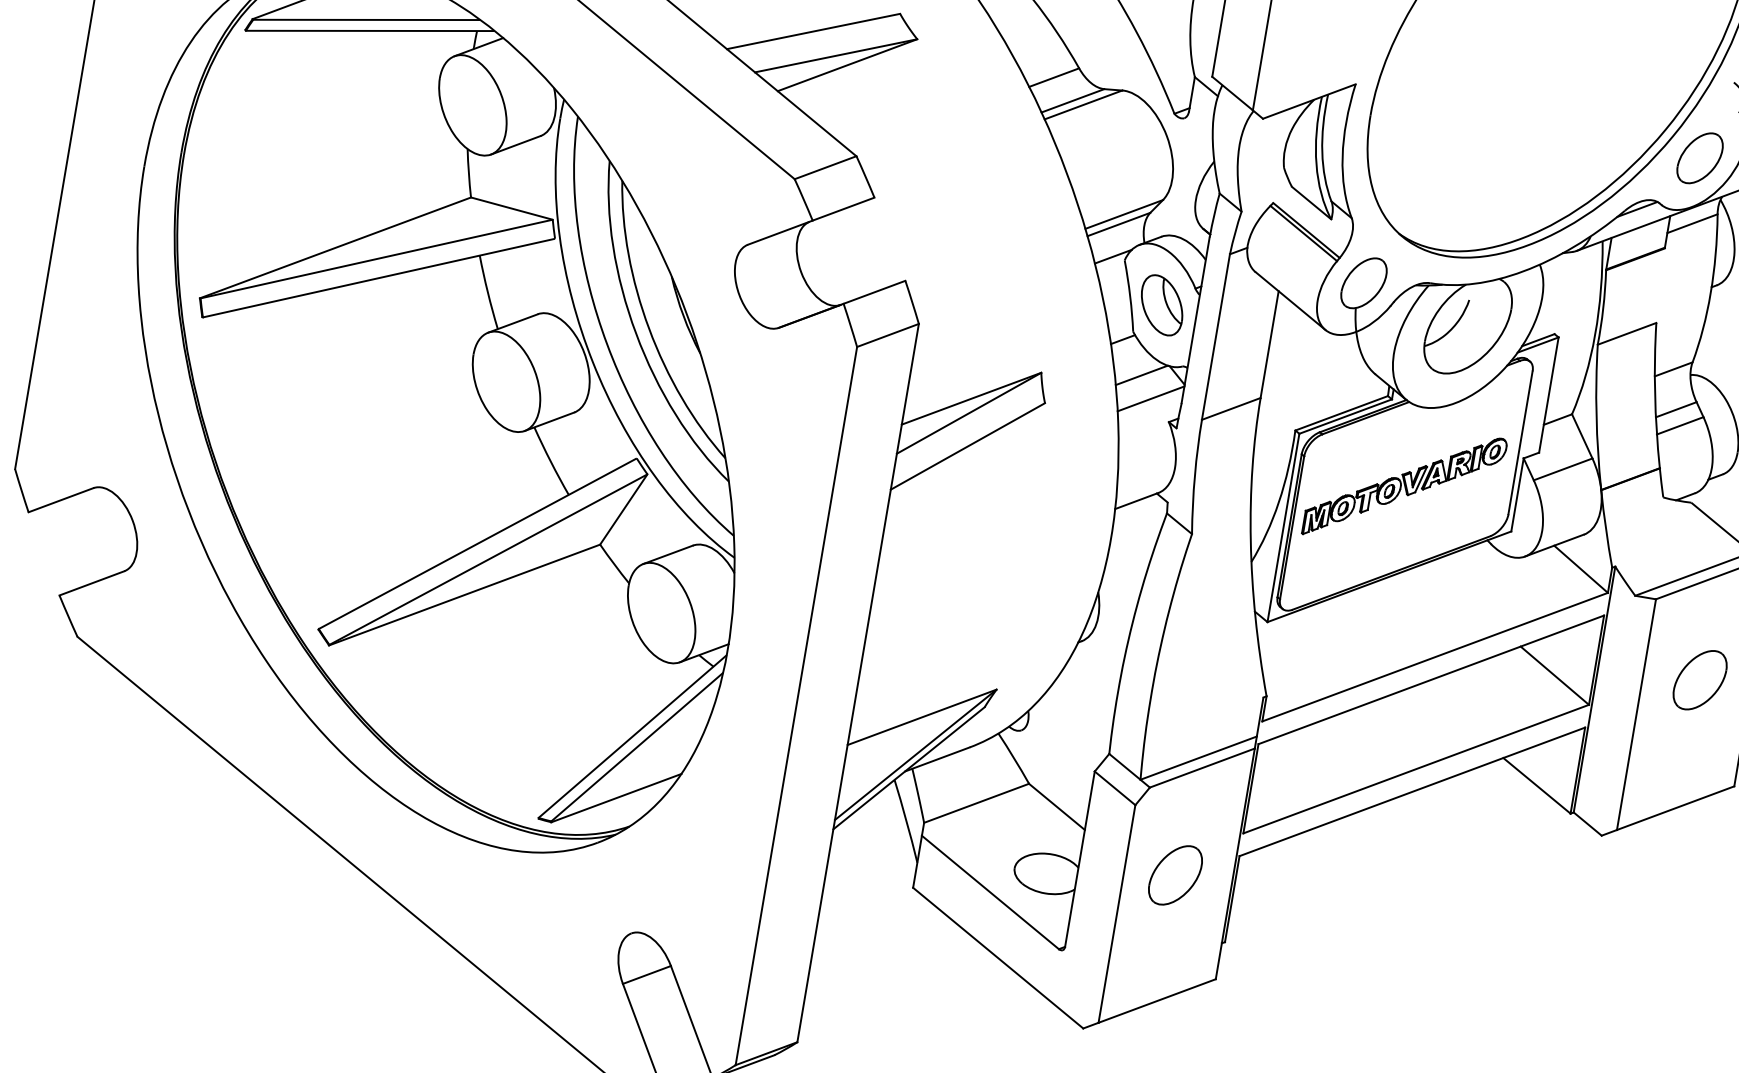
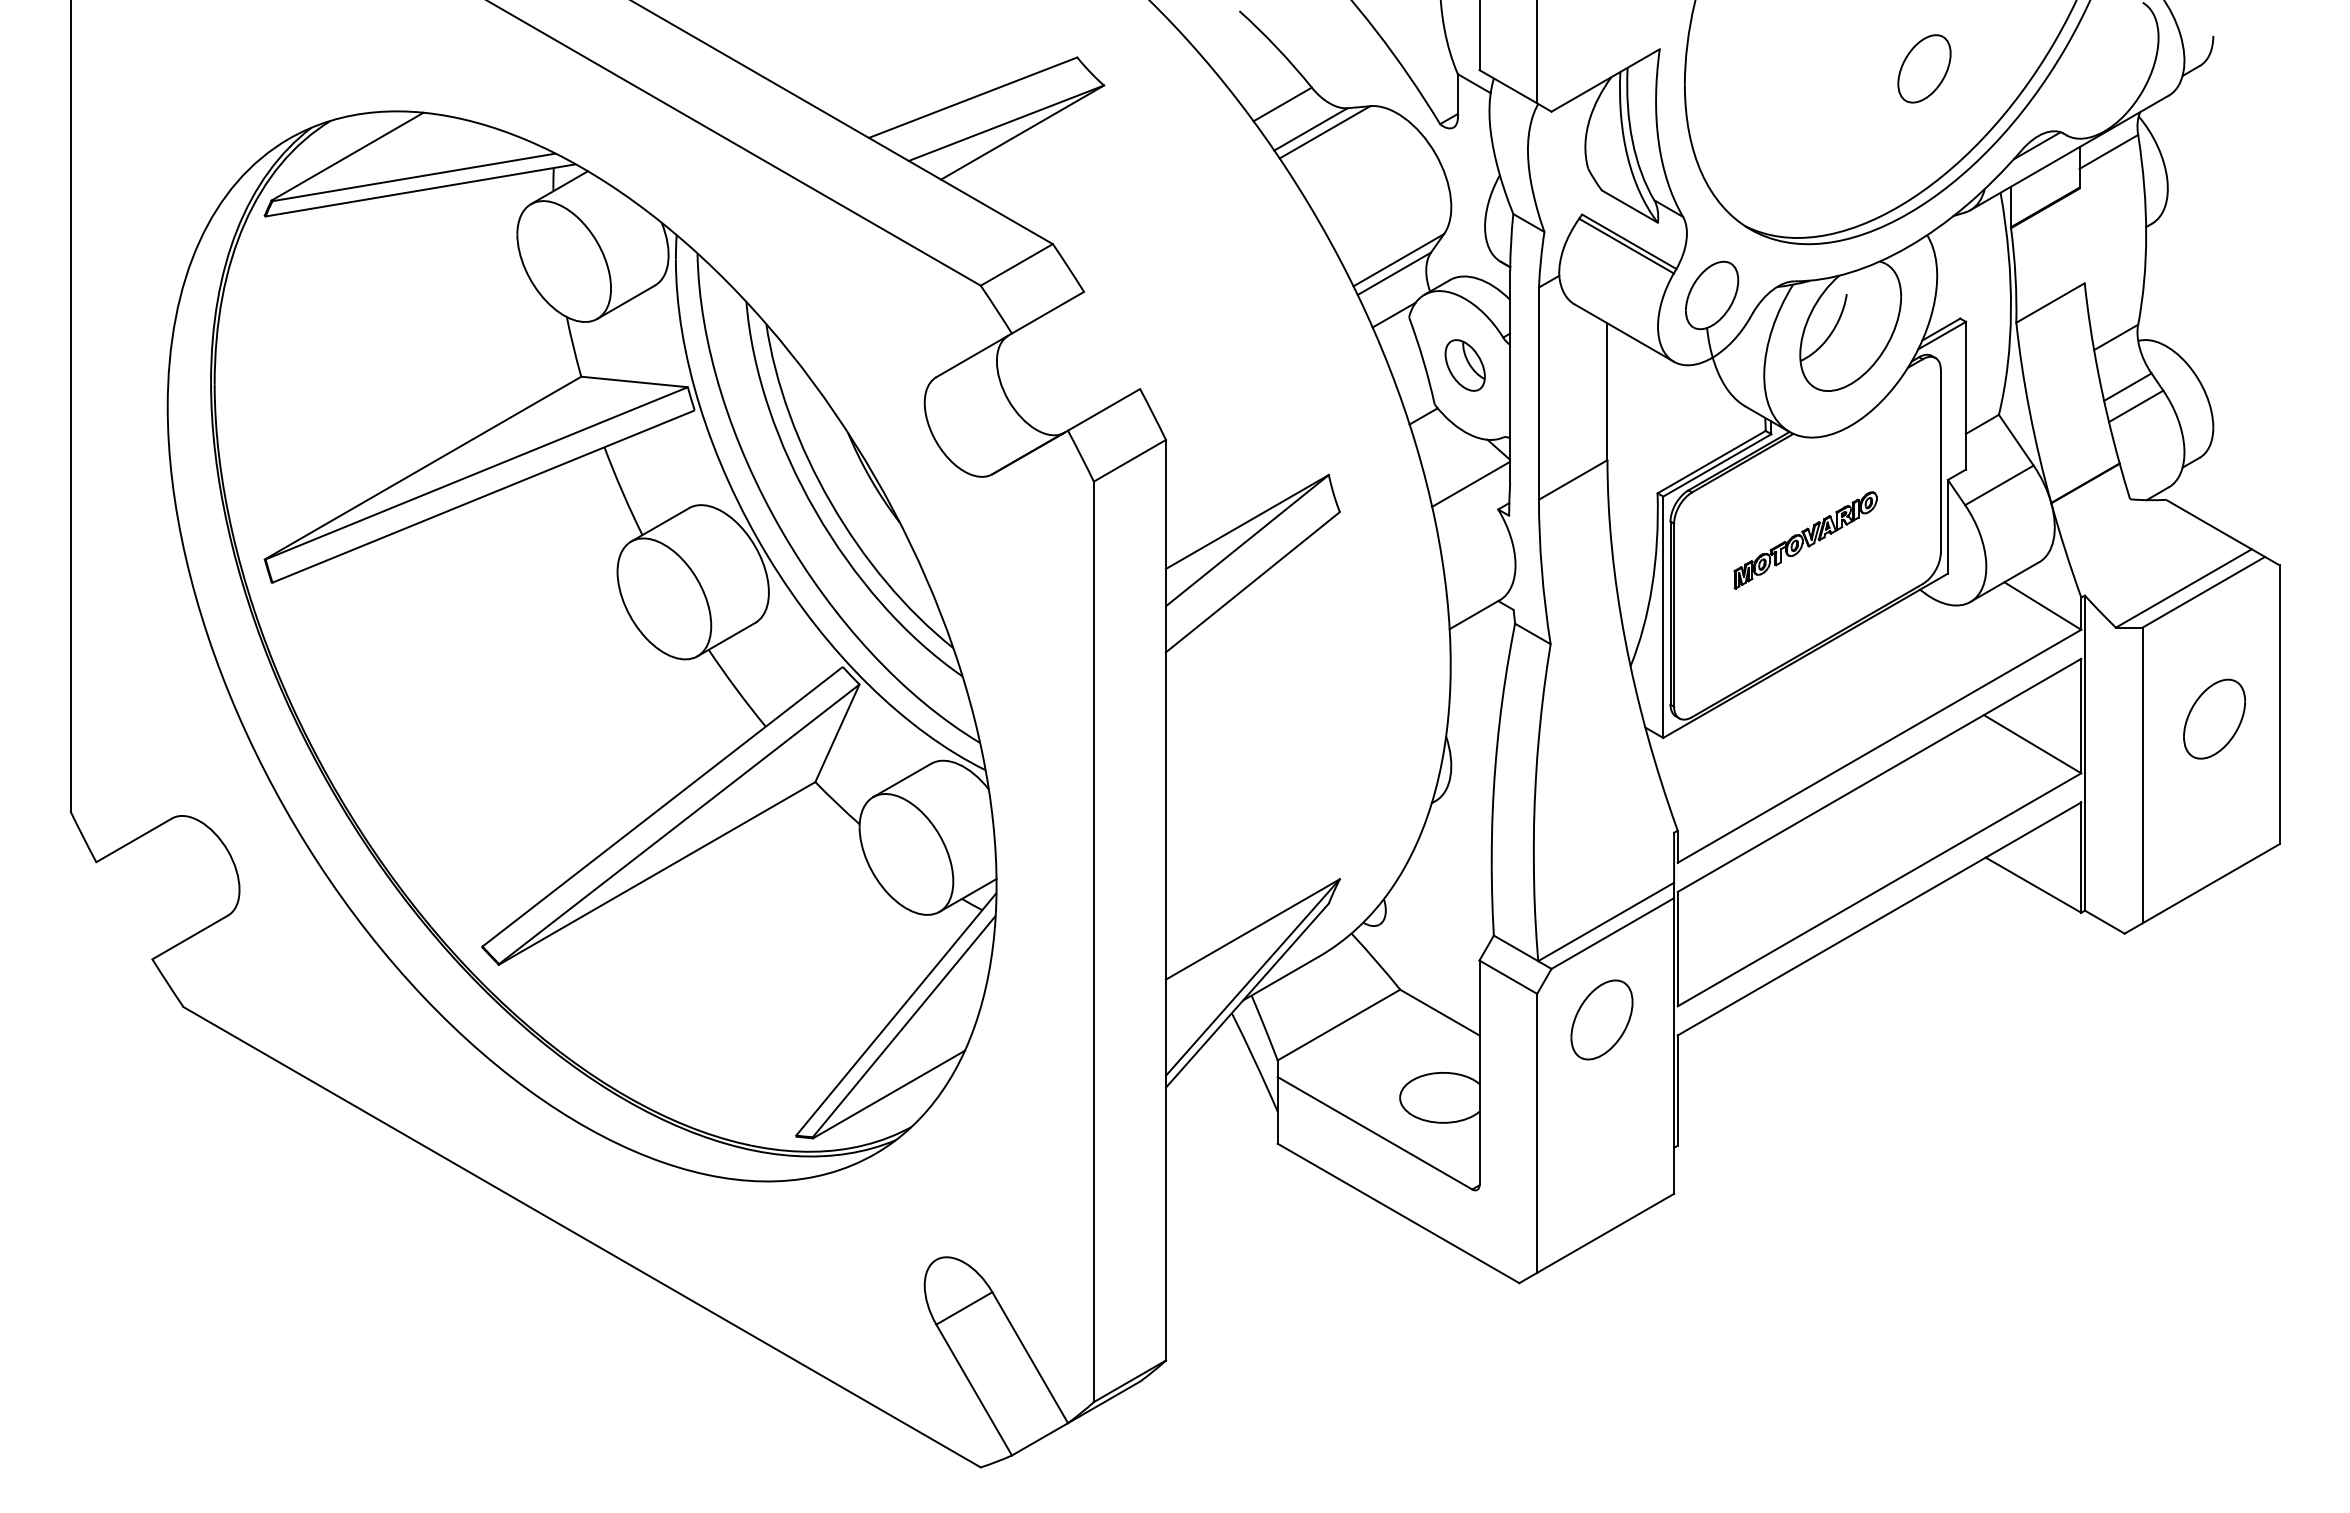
part: (1700, 158) -> (1924, 68), moved
part: (1162, 305) -> (1465, 365), size x0.7
line: (1141, 374) -> (1454, 456), removed
part: (1404, 486) -> (1805, 540), size x0.6
part: (1175, 874) -> (1601, 1019), moved

